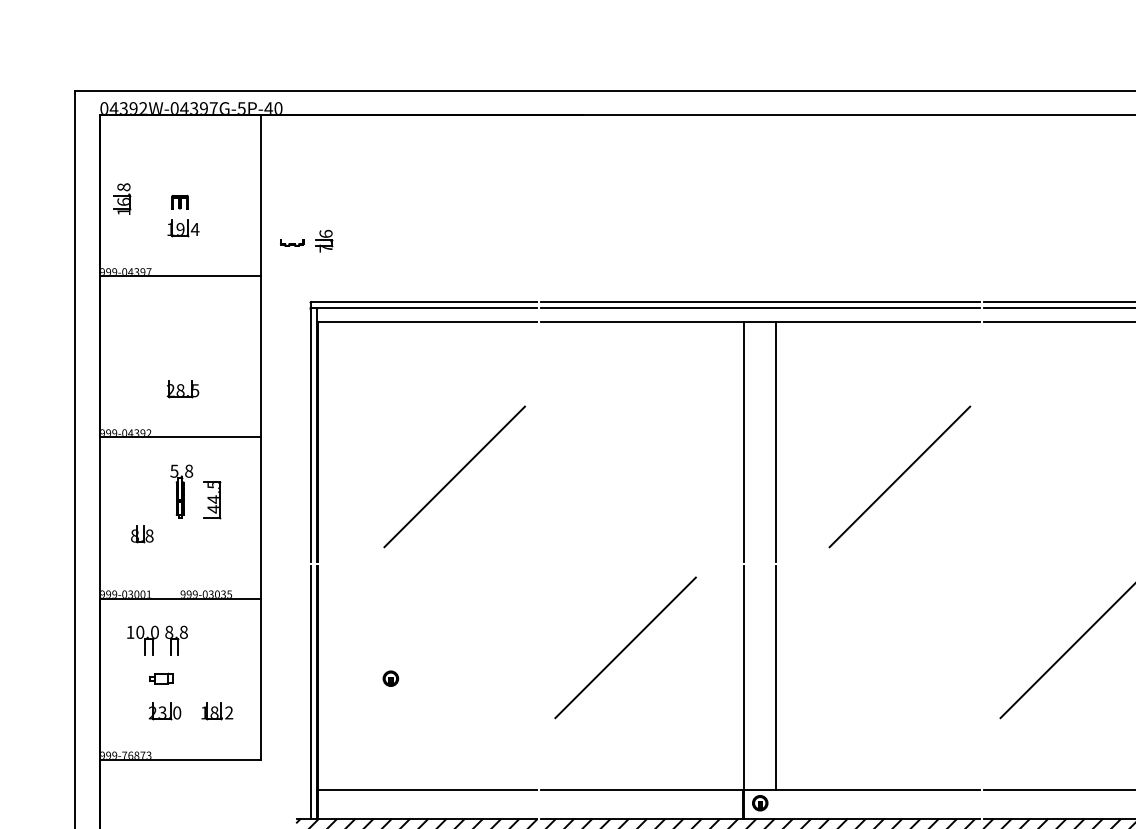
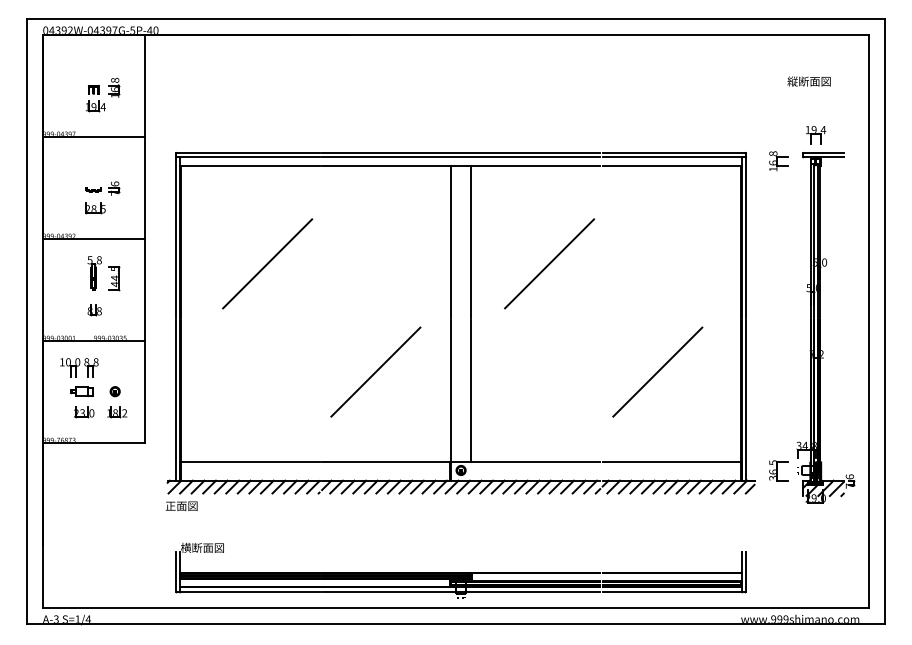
part: (122, 198) -> (114, 87), moved
part: (306, 241) -> (102, 188), moved
part: (141, 534) -> (94, 310), moved
part: (160, 678) -> (81, 391), size x1.43
part: (389, 678) -> (114, 391), moved

